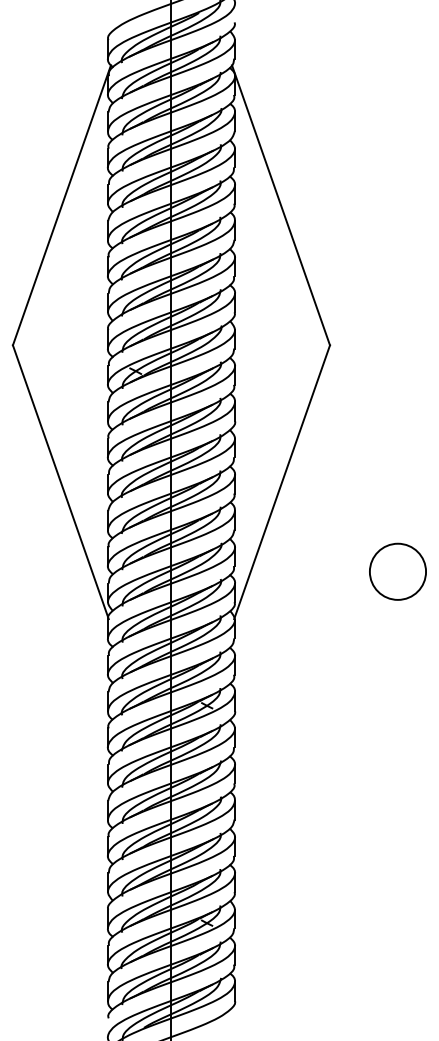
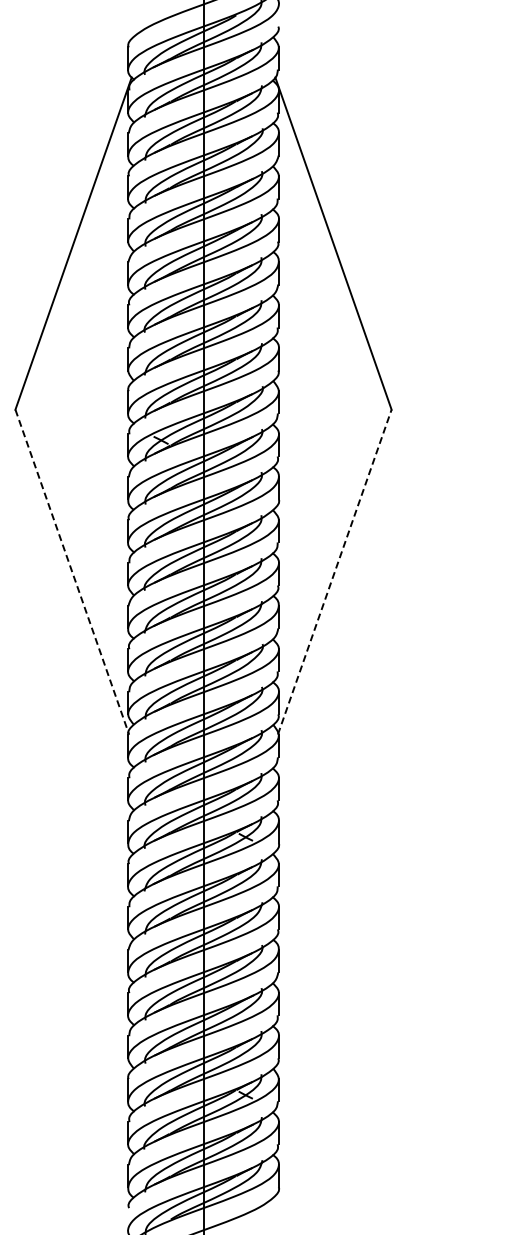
line: (281, 481) -> (334, 571), solid -> dashed
line: (61, 482) -> (72, 572), solid -> dashed
circle: (398, 571) -> (472, 678), removed

